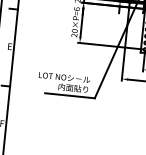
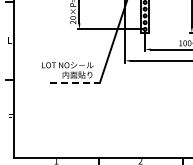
line: (69, 95) -> (74, 82), solid -> dashed

